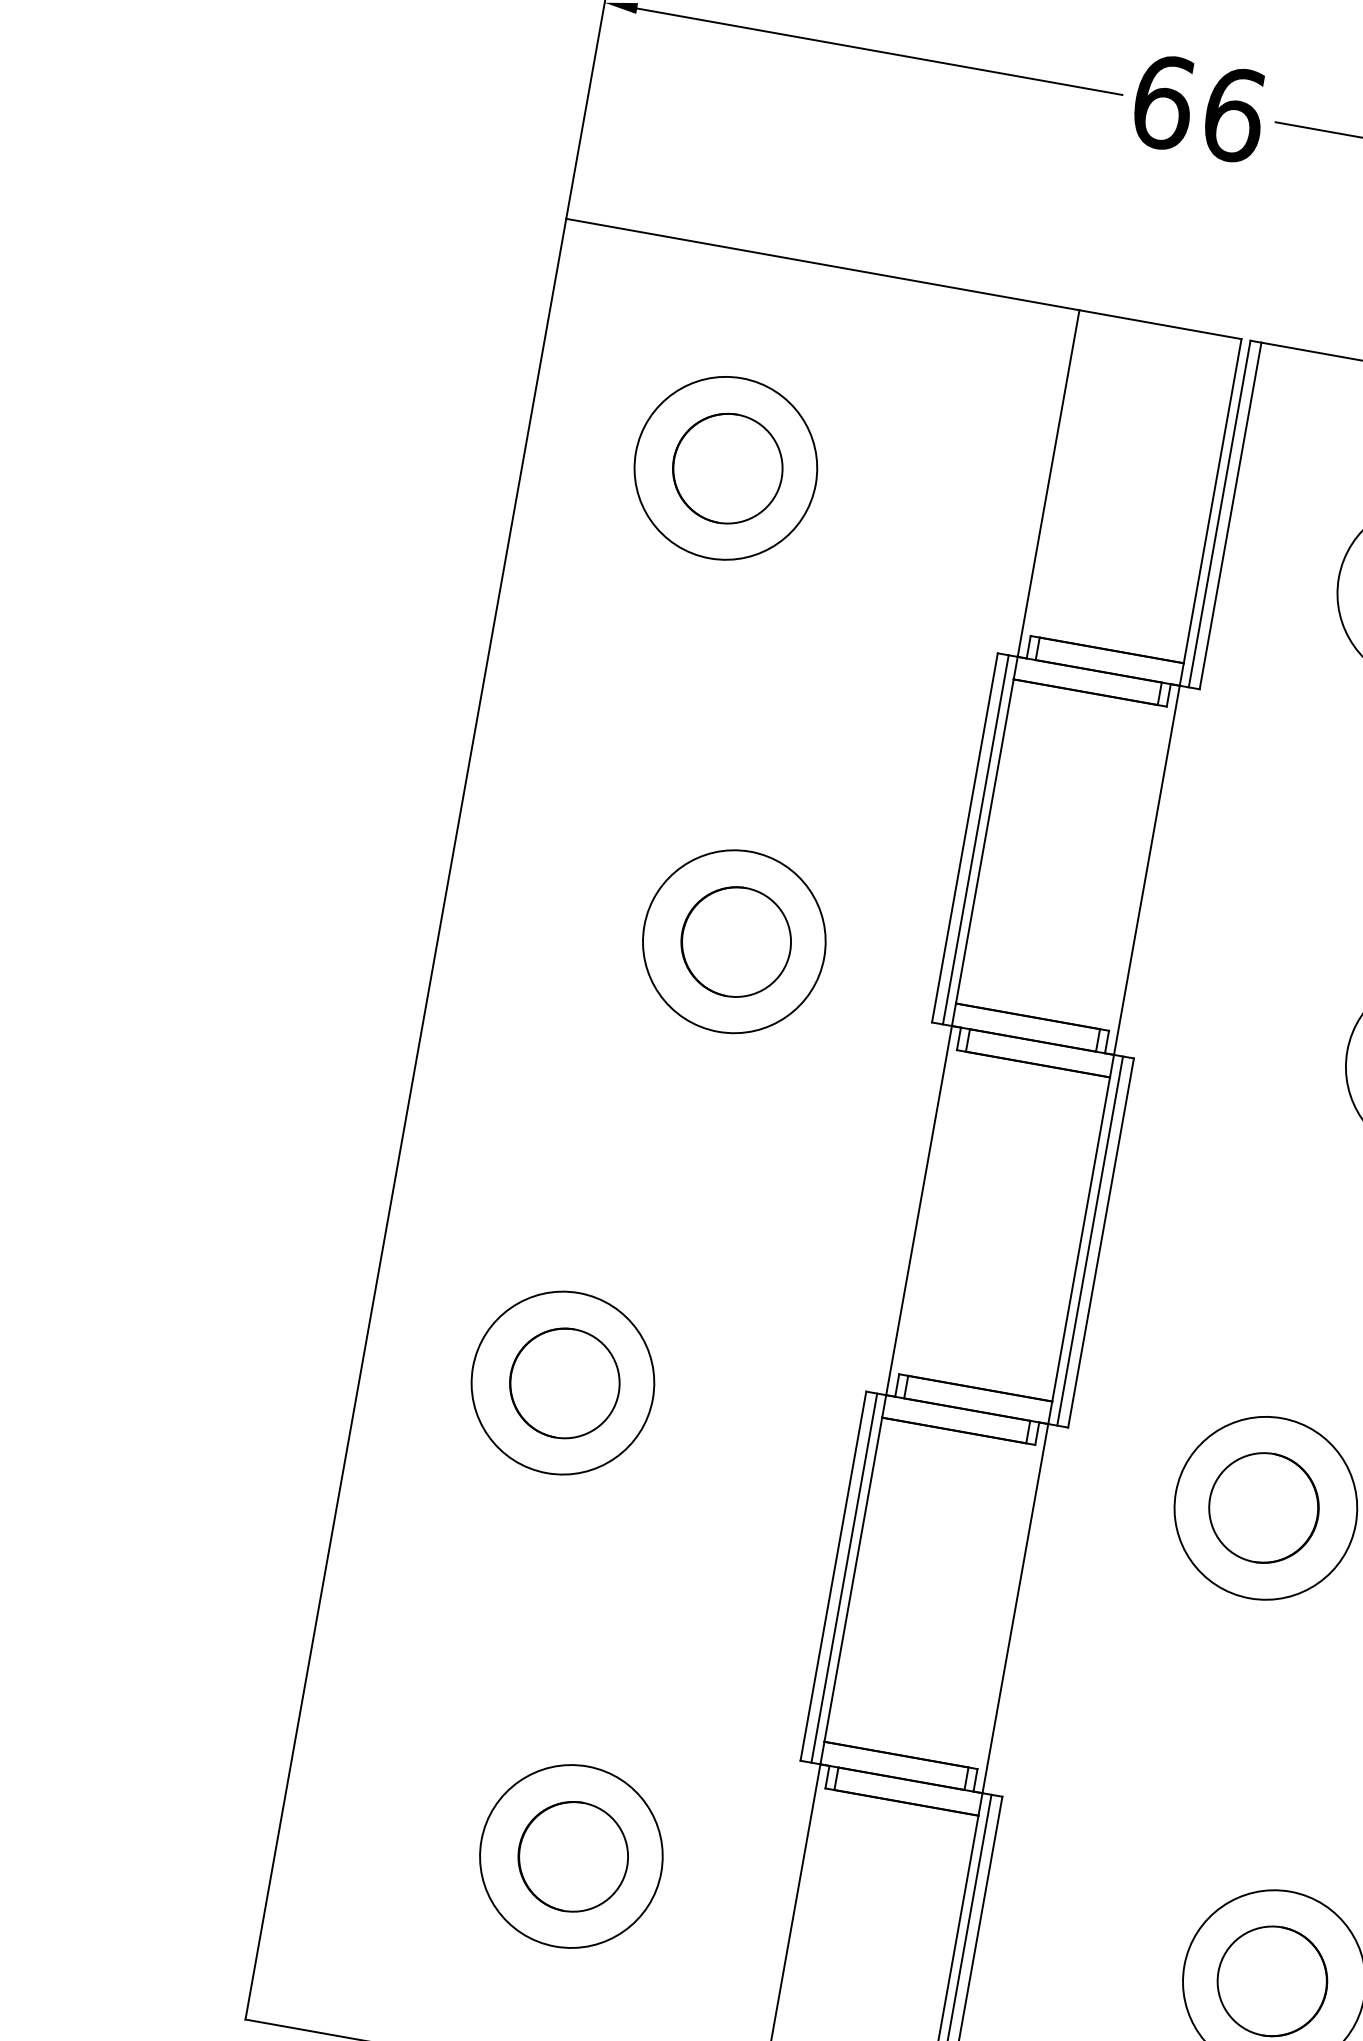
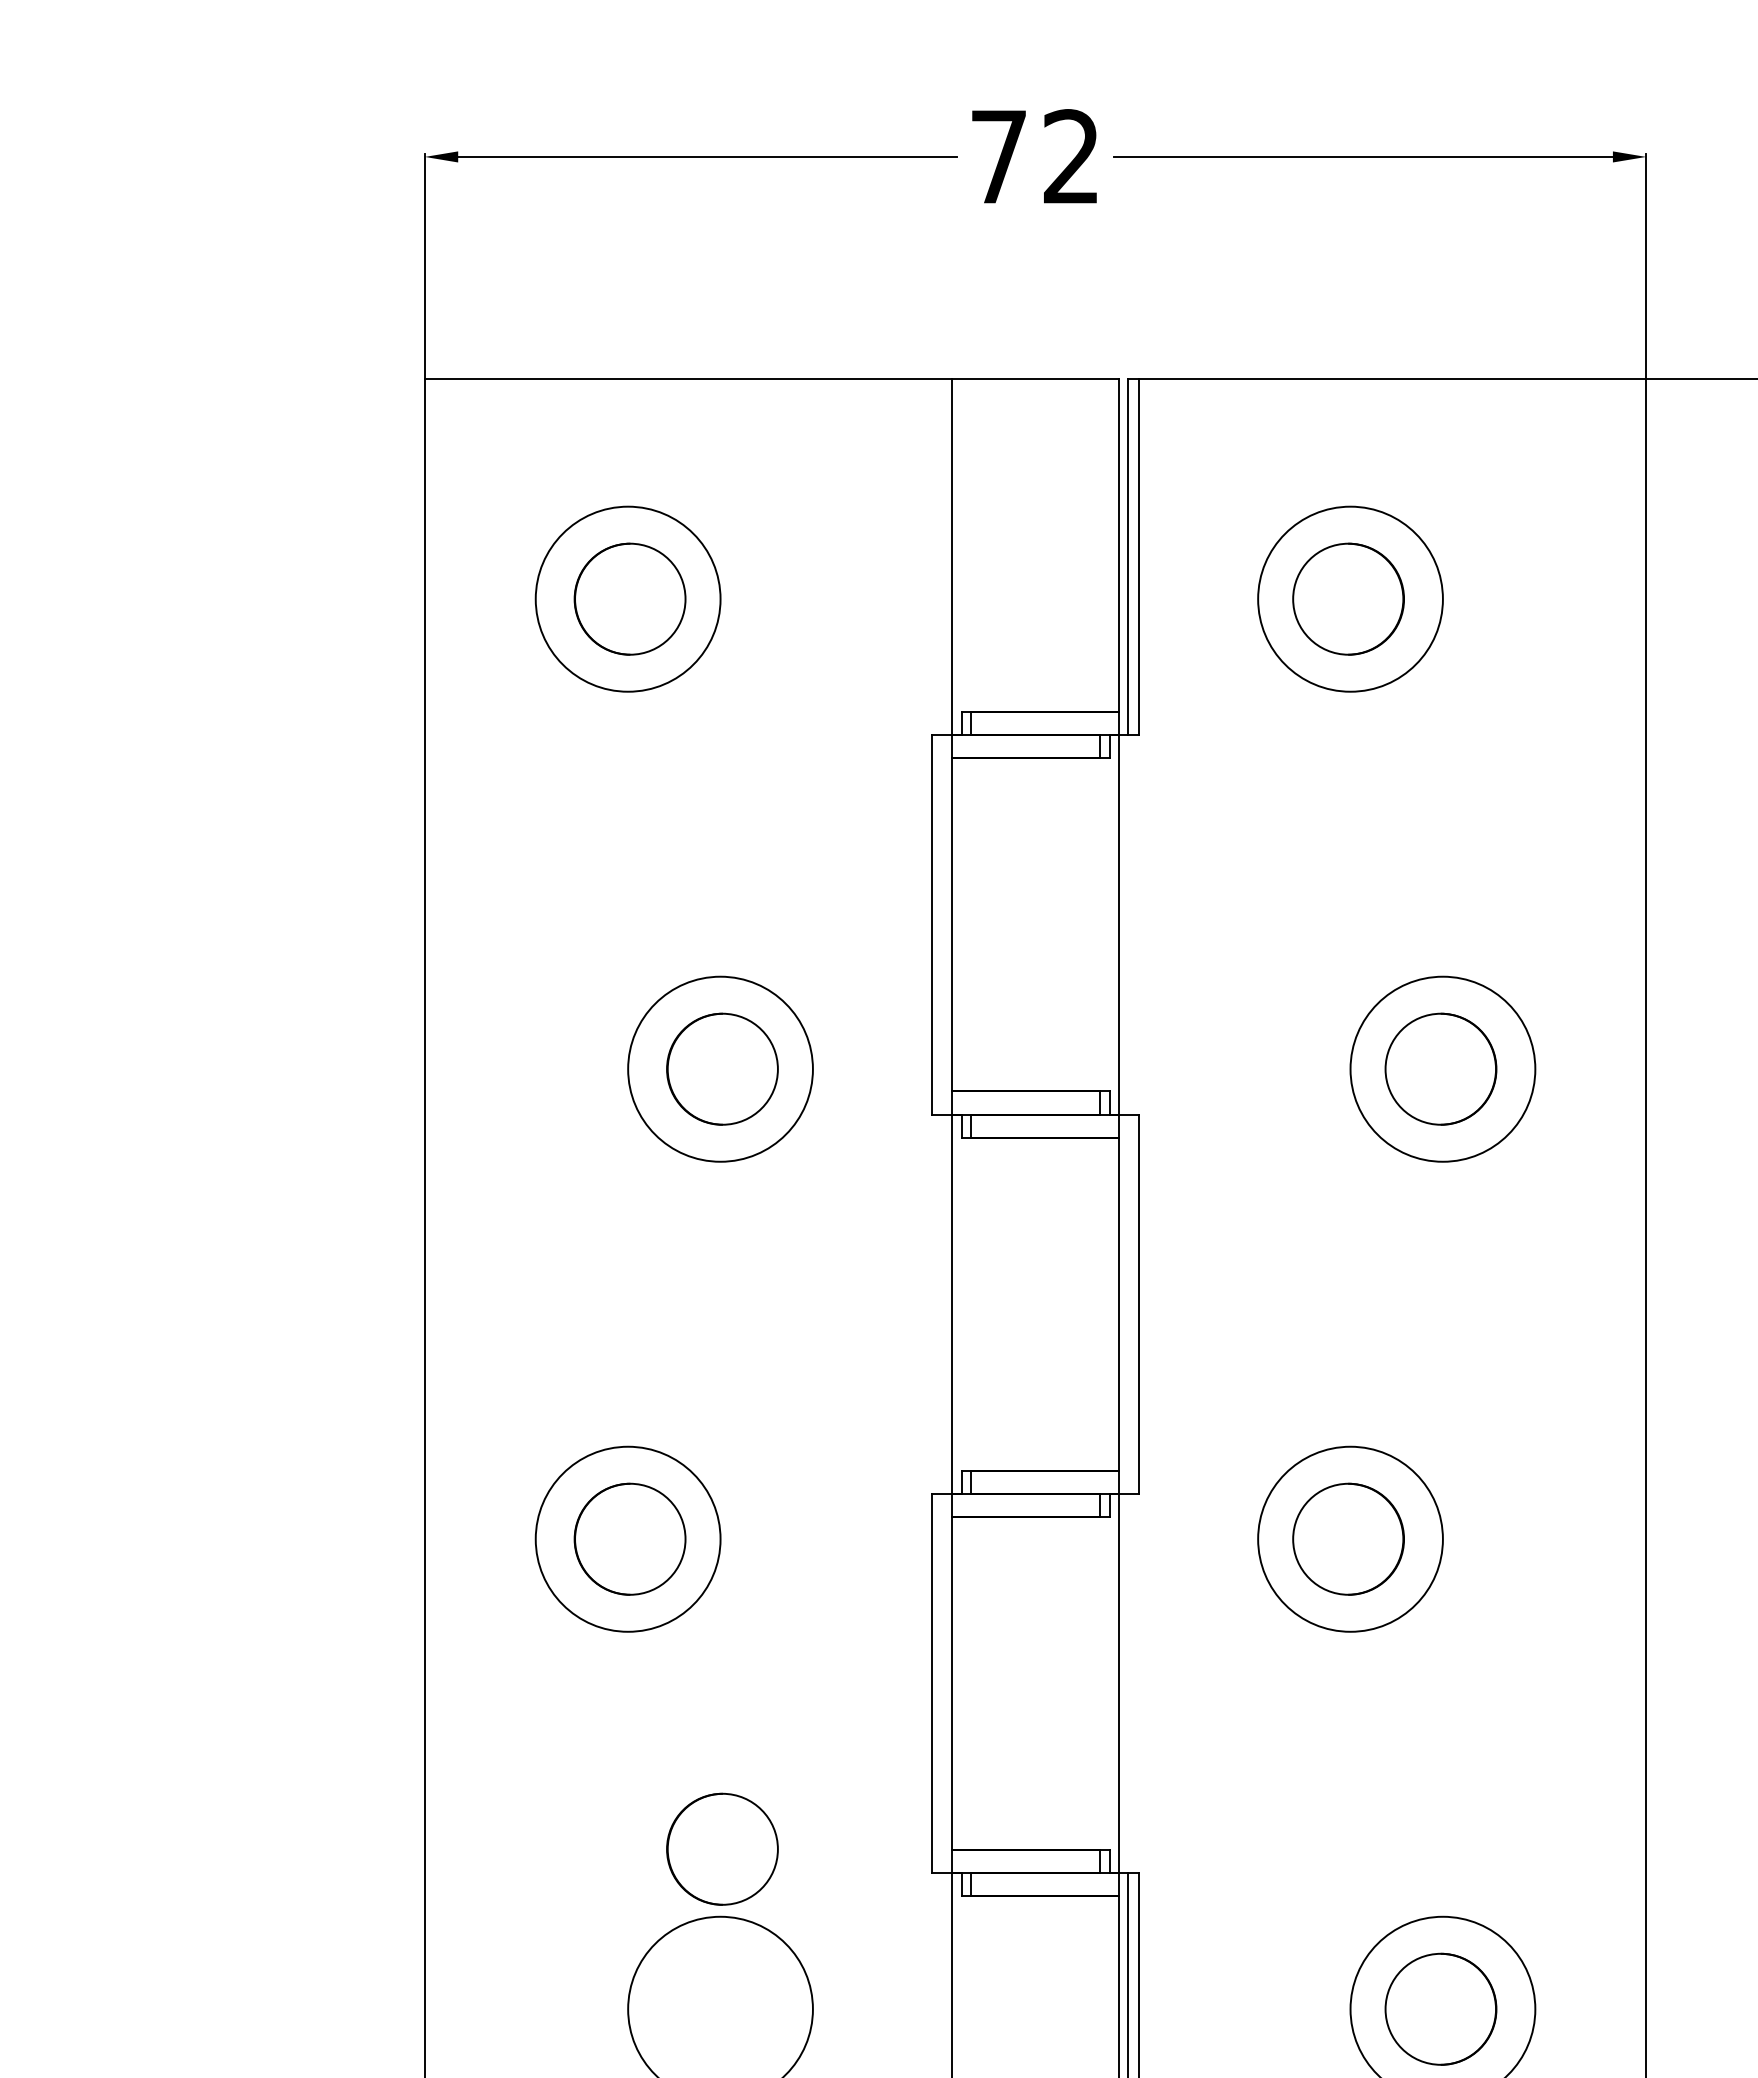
text: (1199, 108) -> (1035, 156), 66 -> 72
line: (976, 839) -> (943, 924), removed
line: (1090, 1240) -> (1128, 1303), removed
line: (844, 1578) -> (943, 1683), removed
part: (573, 1856) -> (722, 1848), moved

